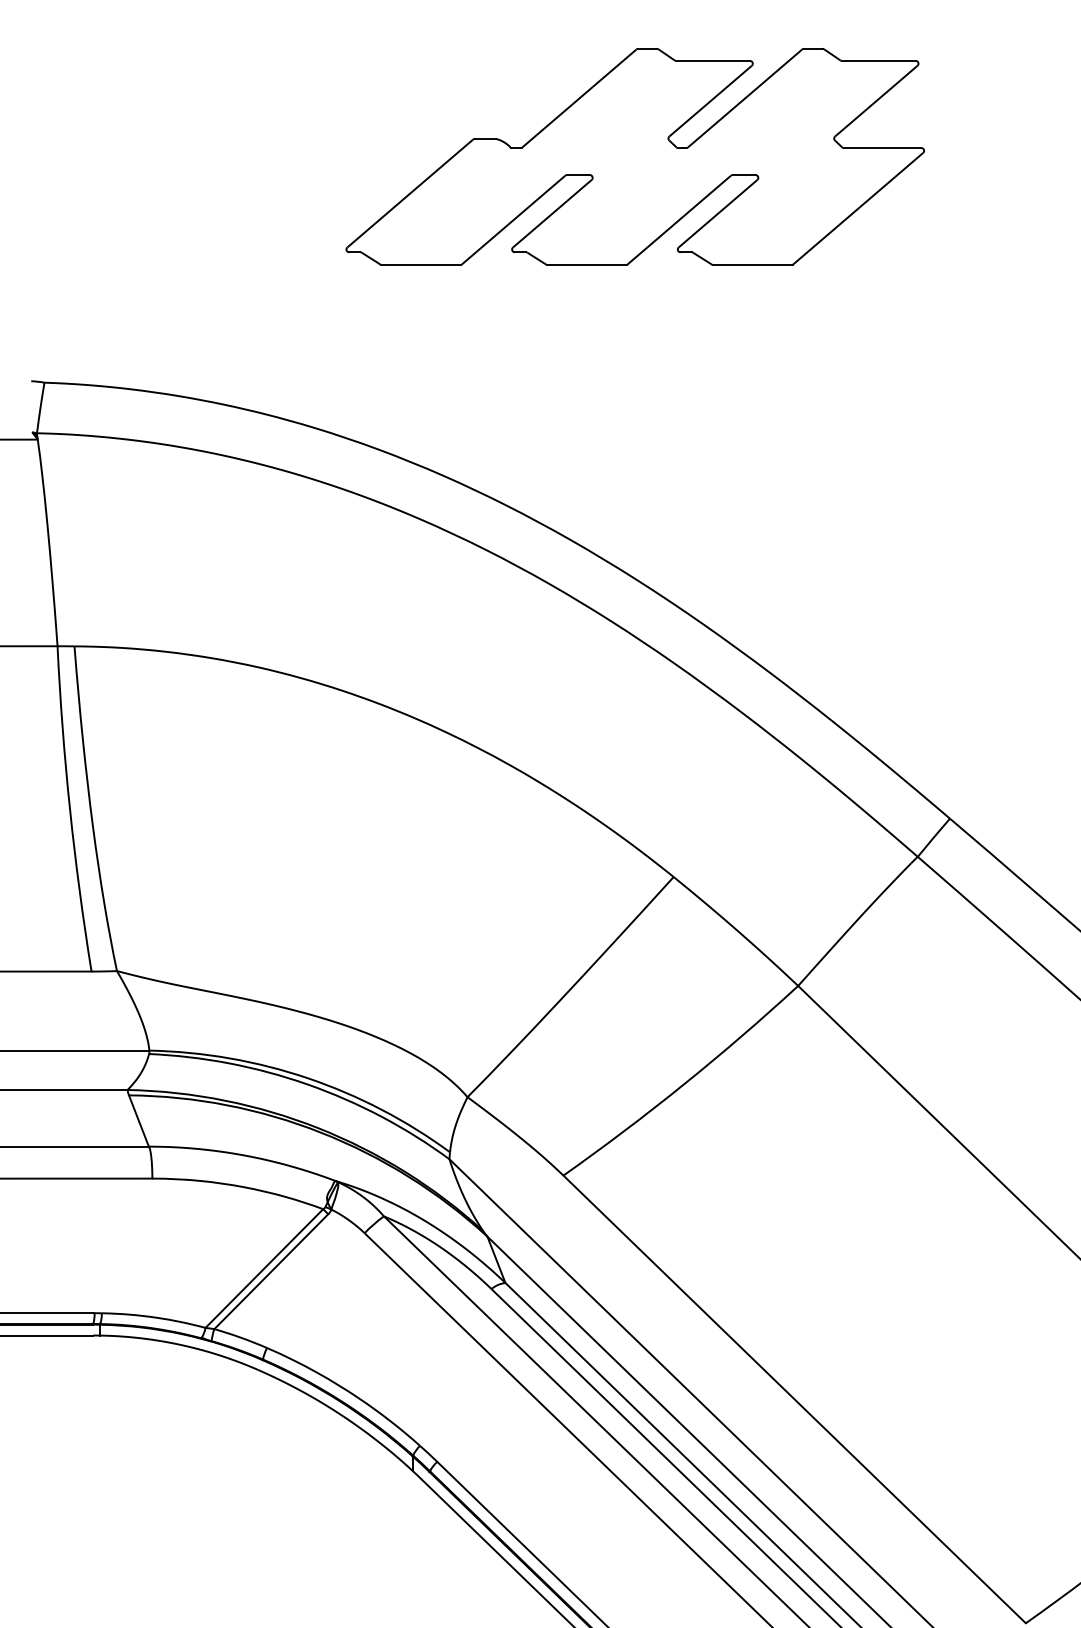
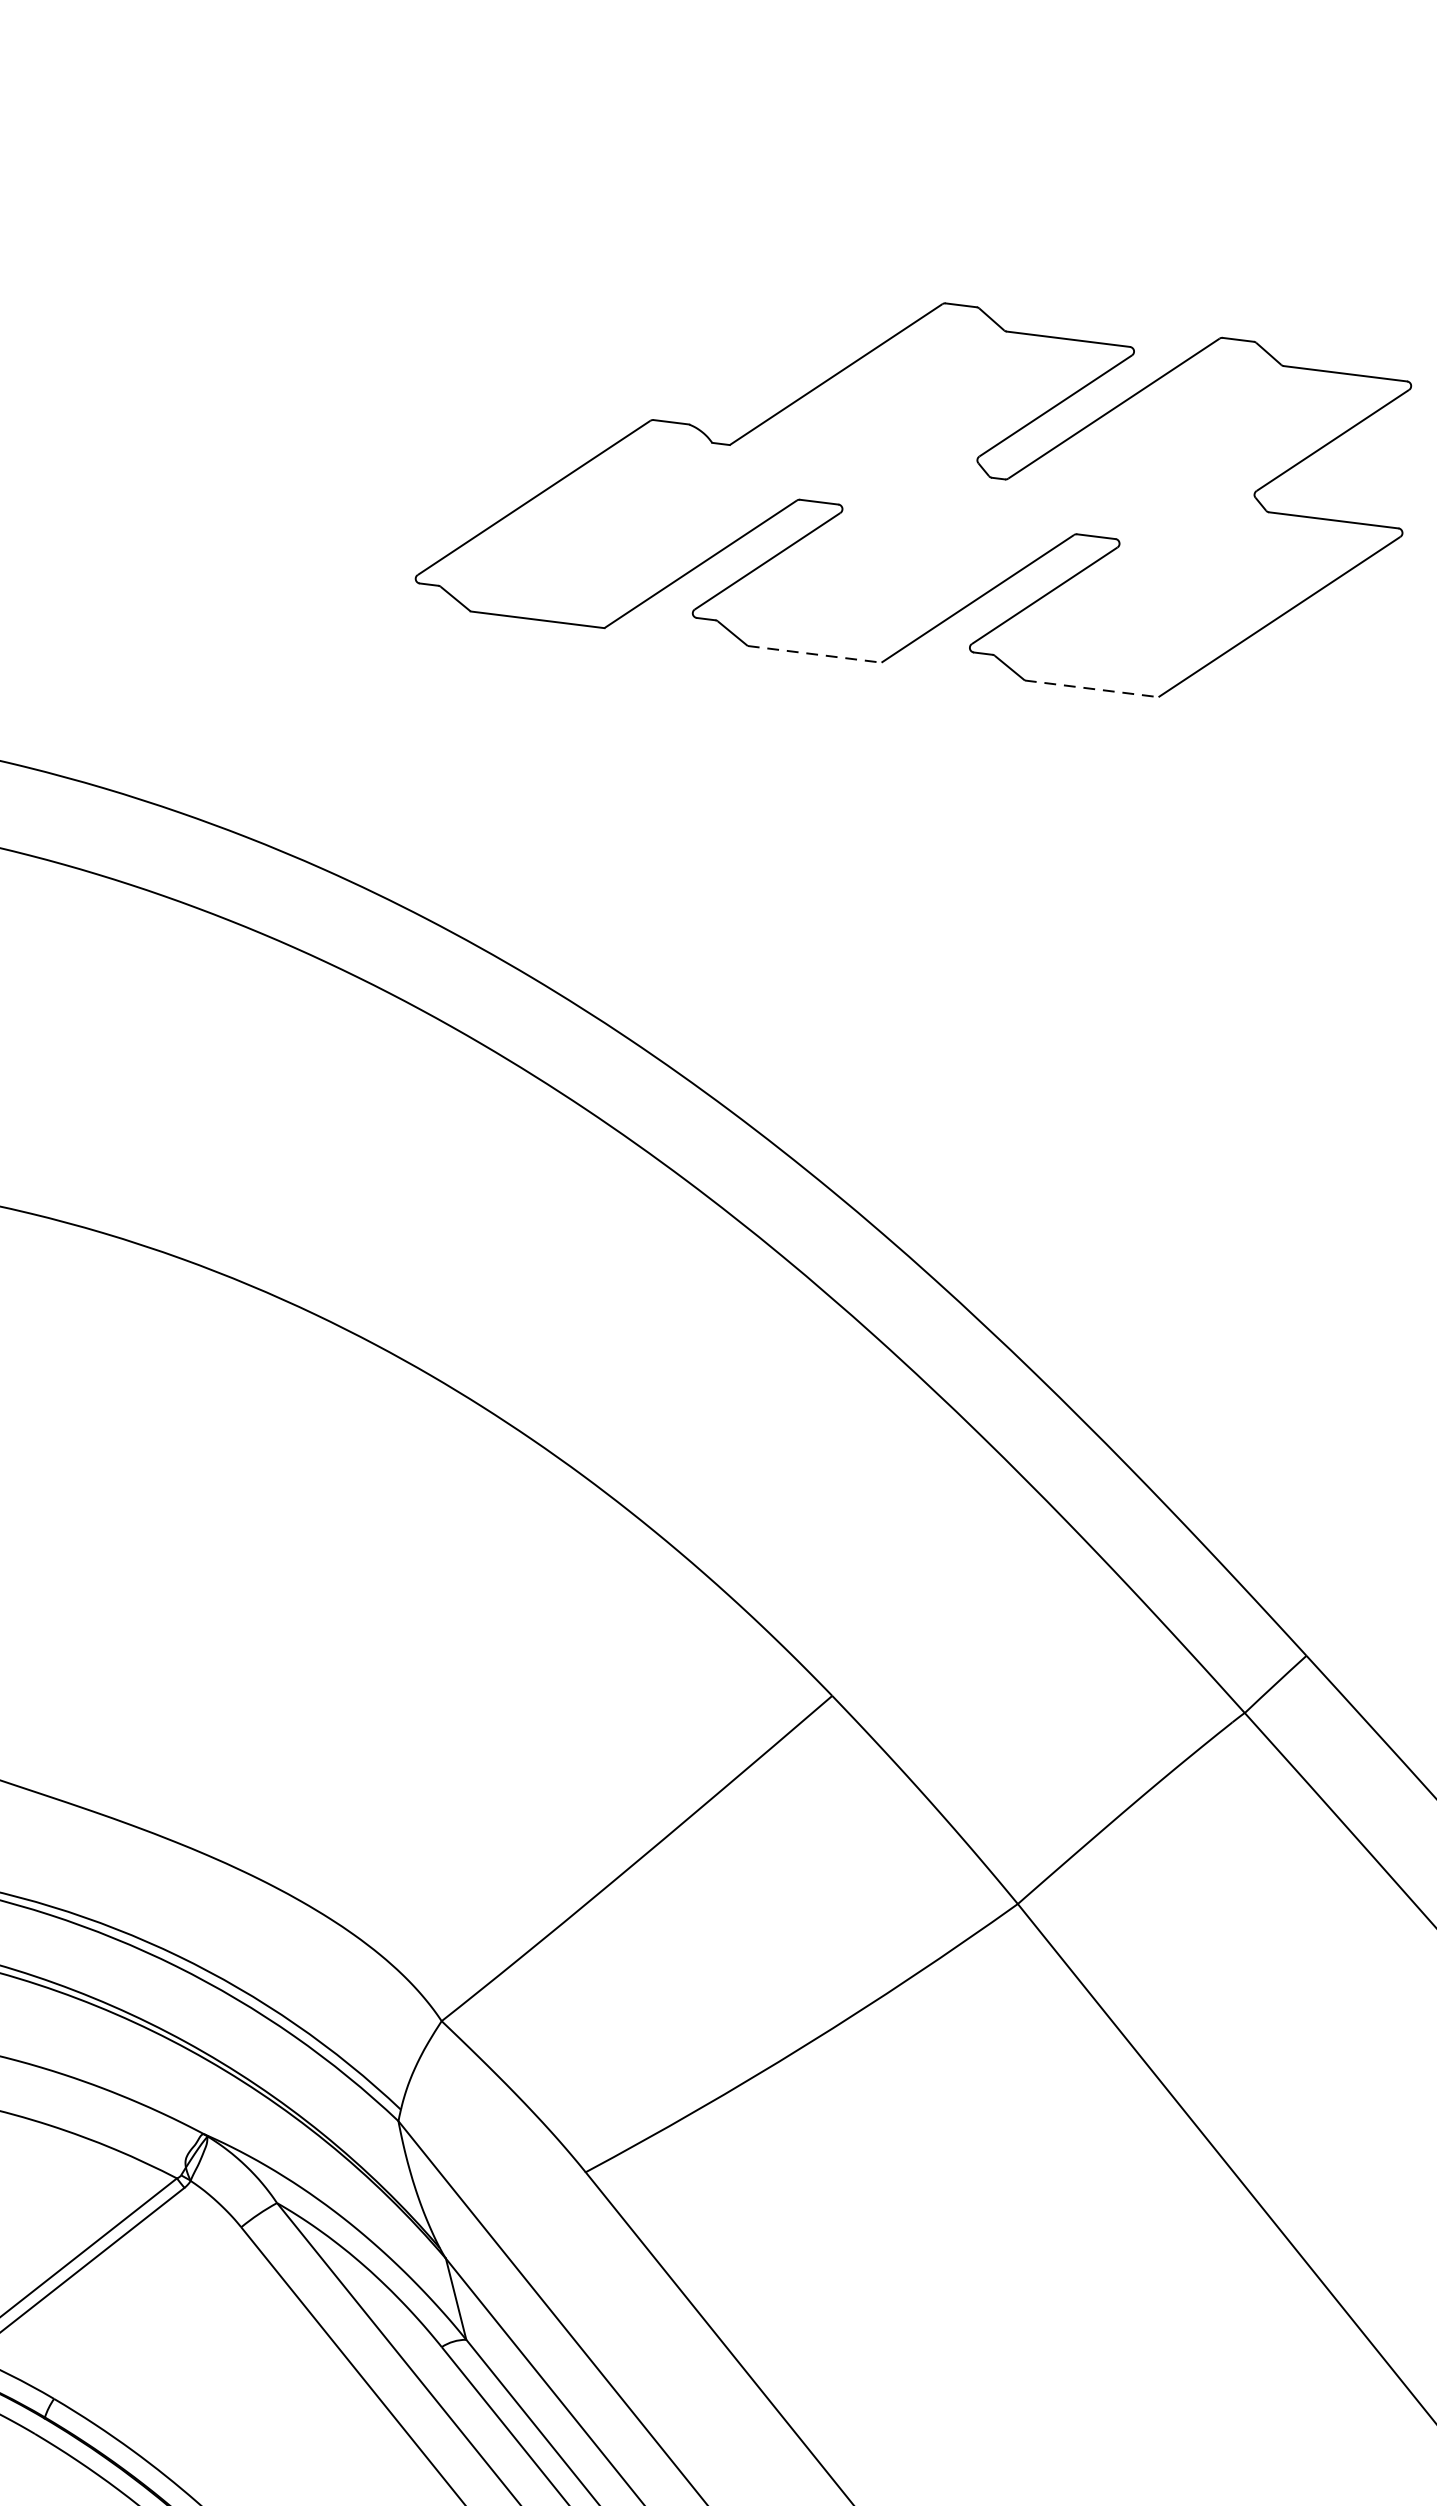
line: (586, 265) -> (813, 654), solid -> dashed
line: (752, 265) -> (1091, 689), solid -> dashed

